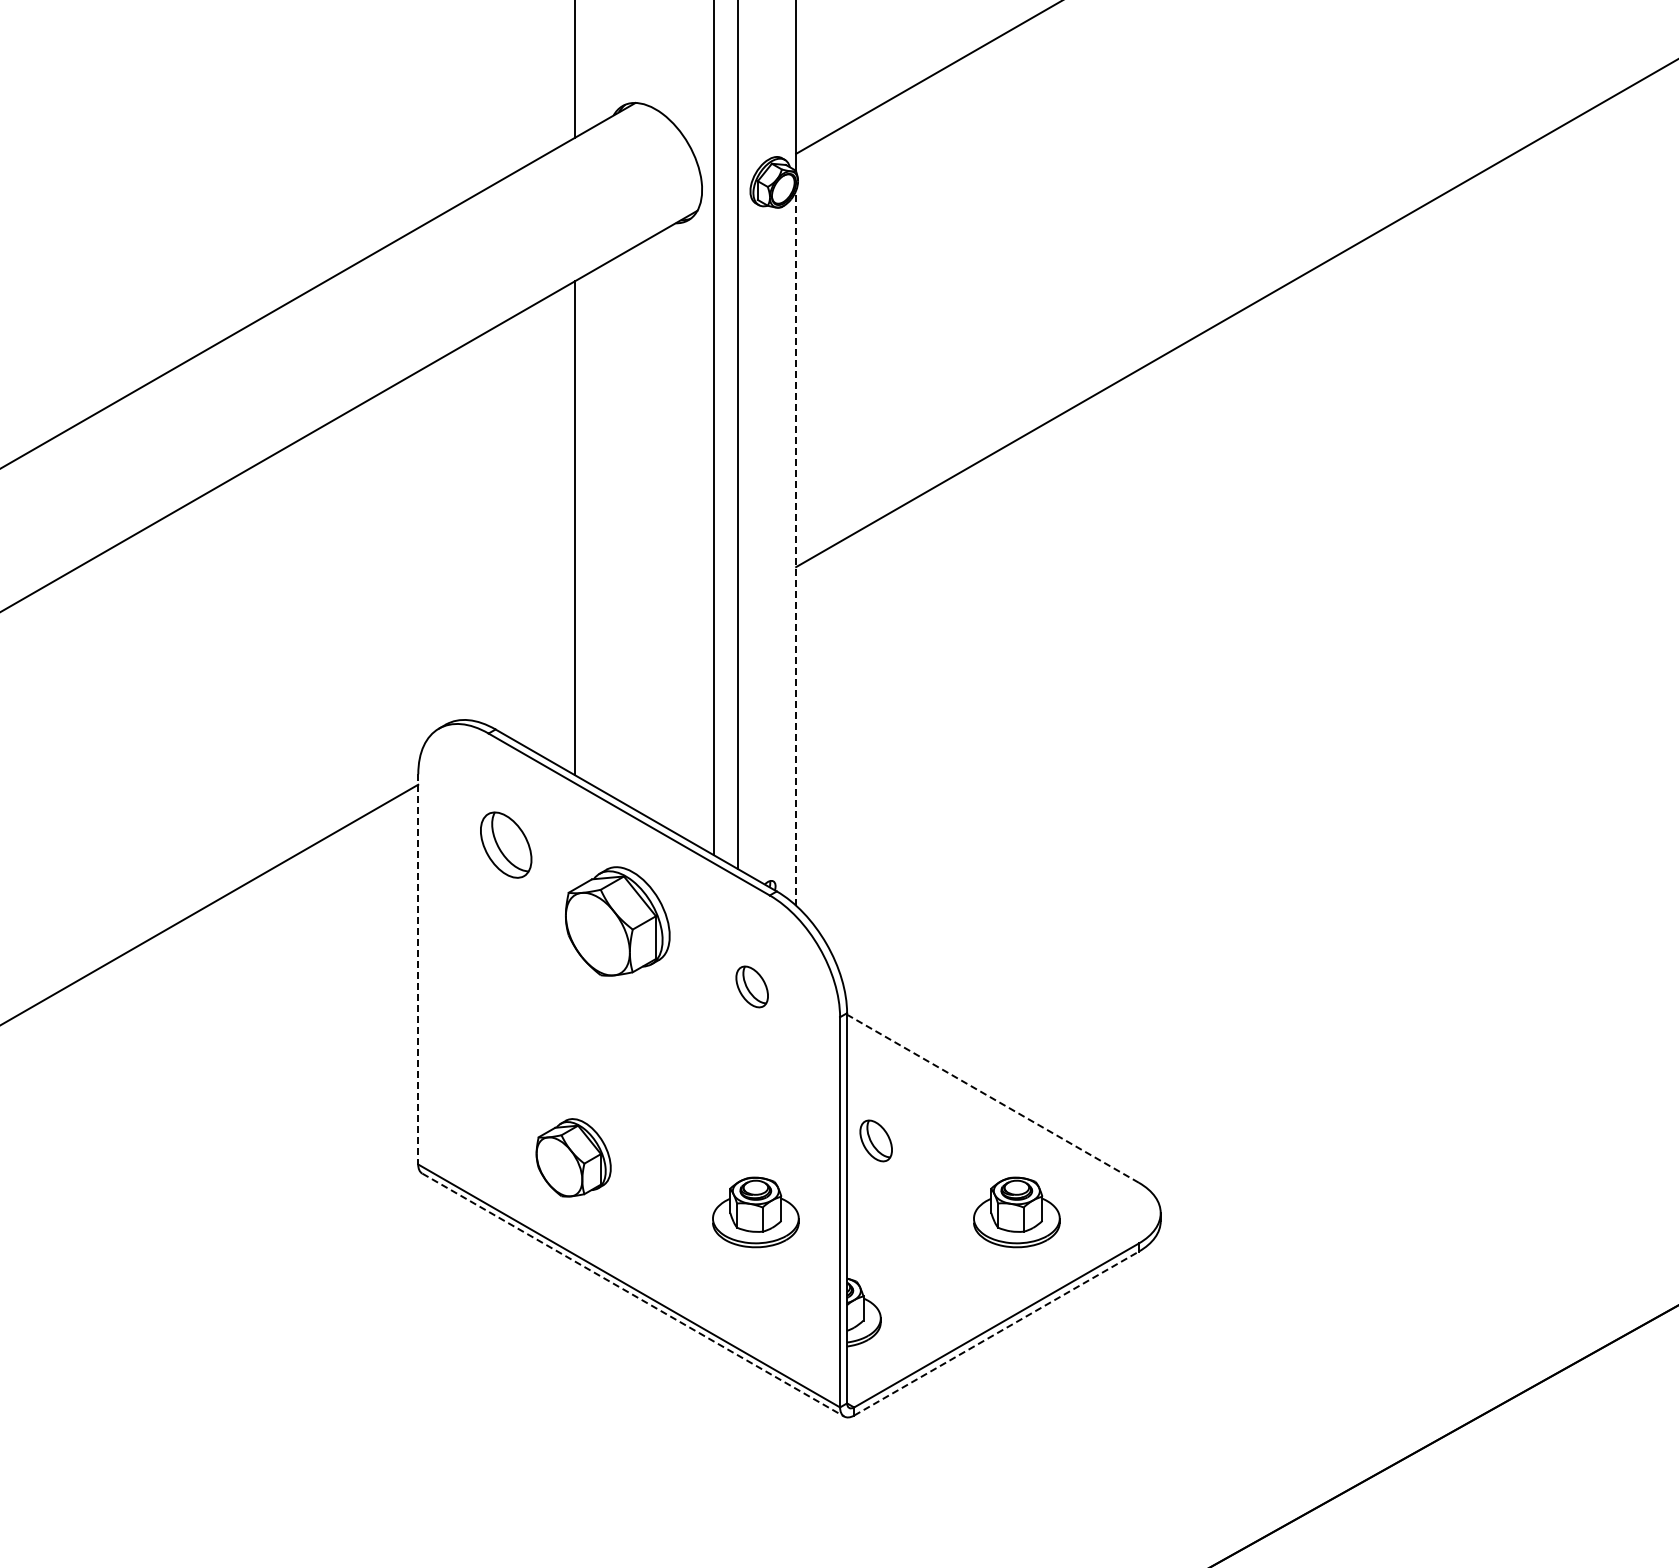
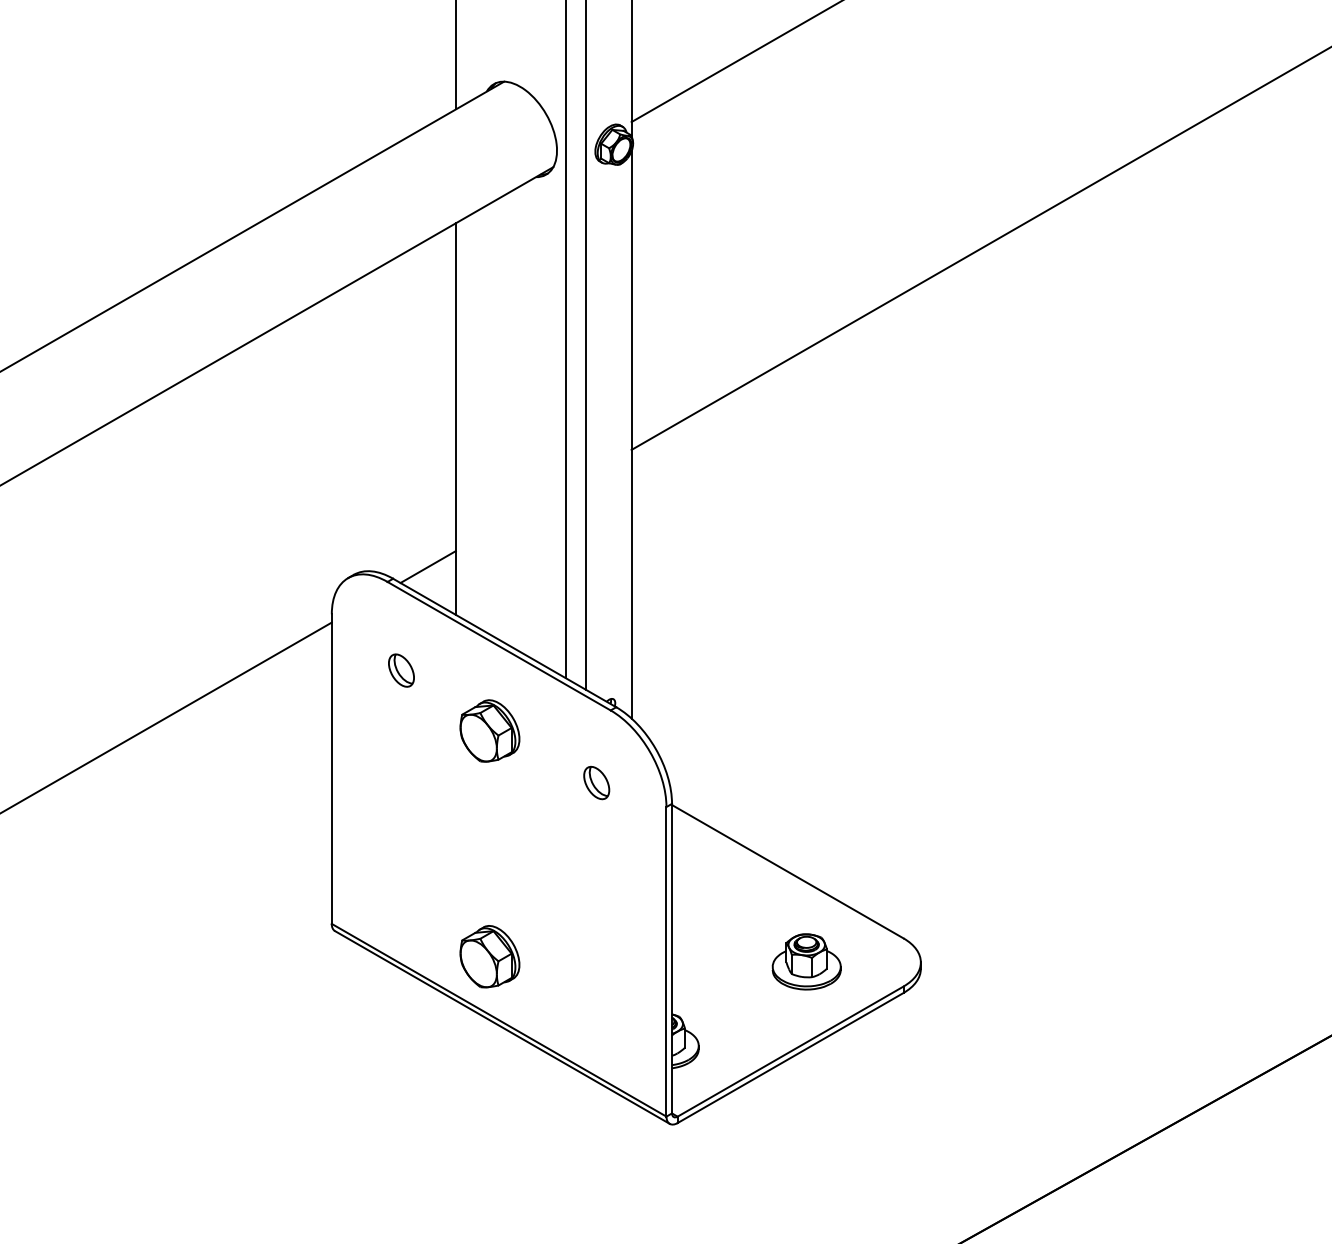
line: (796, 547) -> (631, 434), dashed -> solid
line: (539, 714) -> (427, 566), added
part: (505, 845) -> (401, 670), size x0.62
part: (617, 920) -> (489, 730), size x0.71
line: (418, 969) -> (331, 769), dashed -> solid
line: (992, 1098) -> (787, 871), dashed -> solid
part: (875, 1140) -> (694, 904), removed
part: (573, 1157) -> (489, 956), moved
part: (755, 1212) -> (599, 961), removed
line: (633, 1295) -> (502, 1027), dashed -> solid
line: (996, 1333) -> (790, 1057), dashed -> solid

